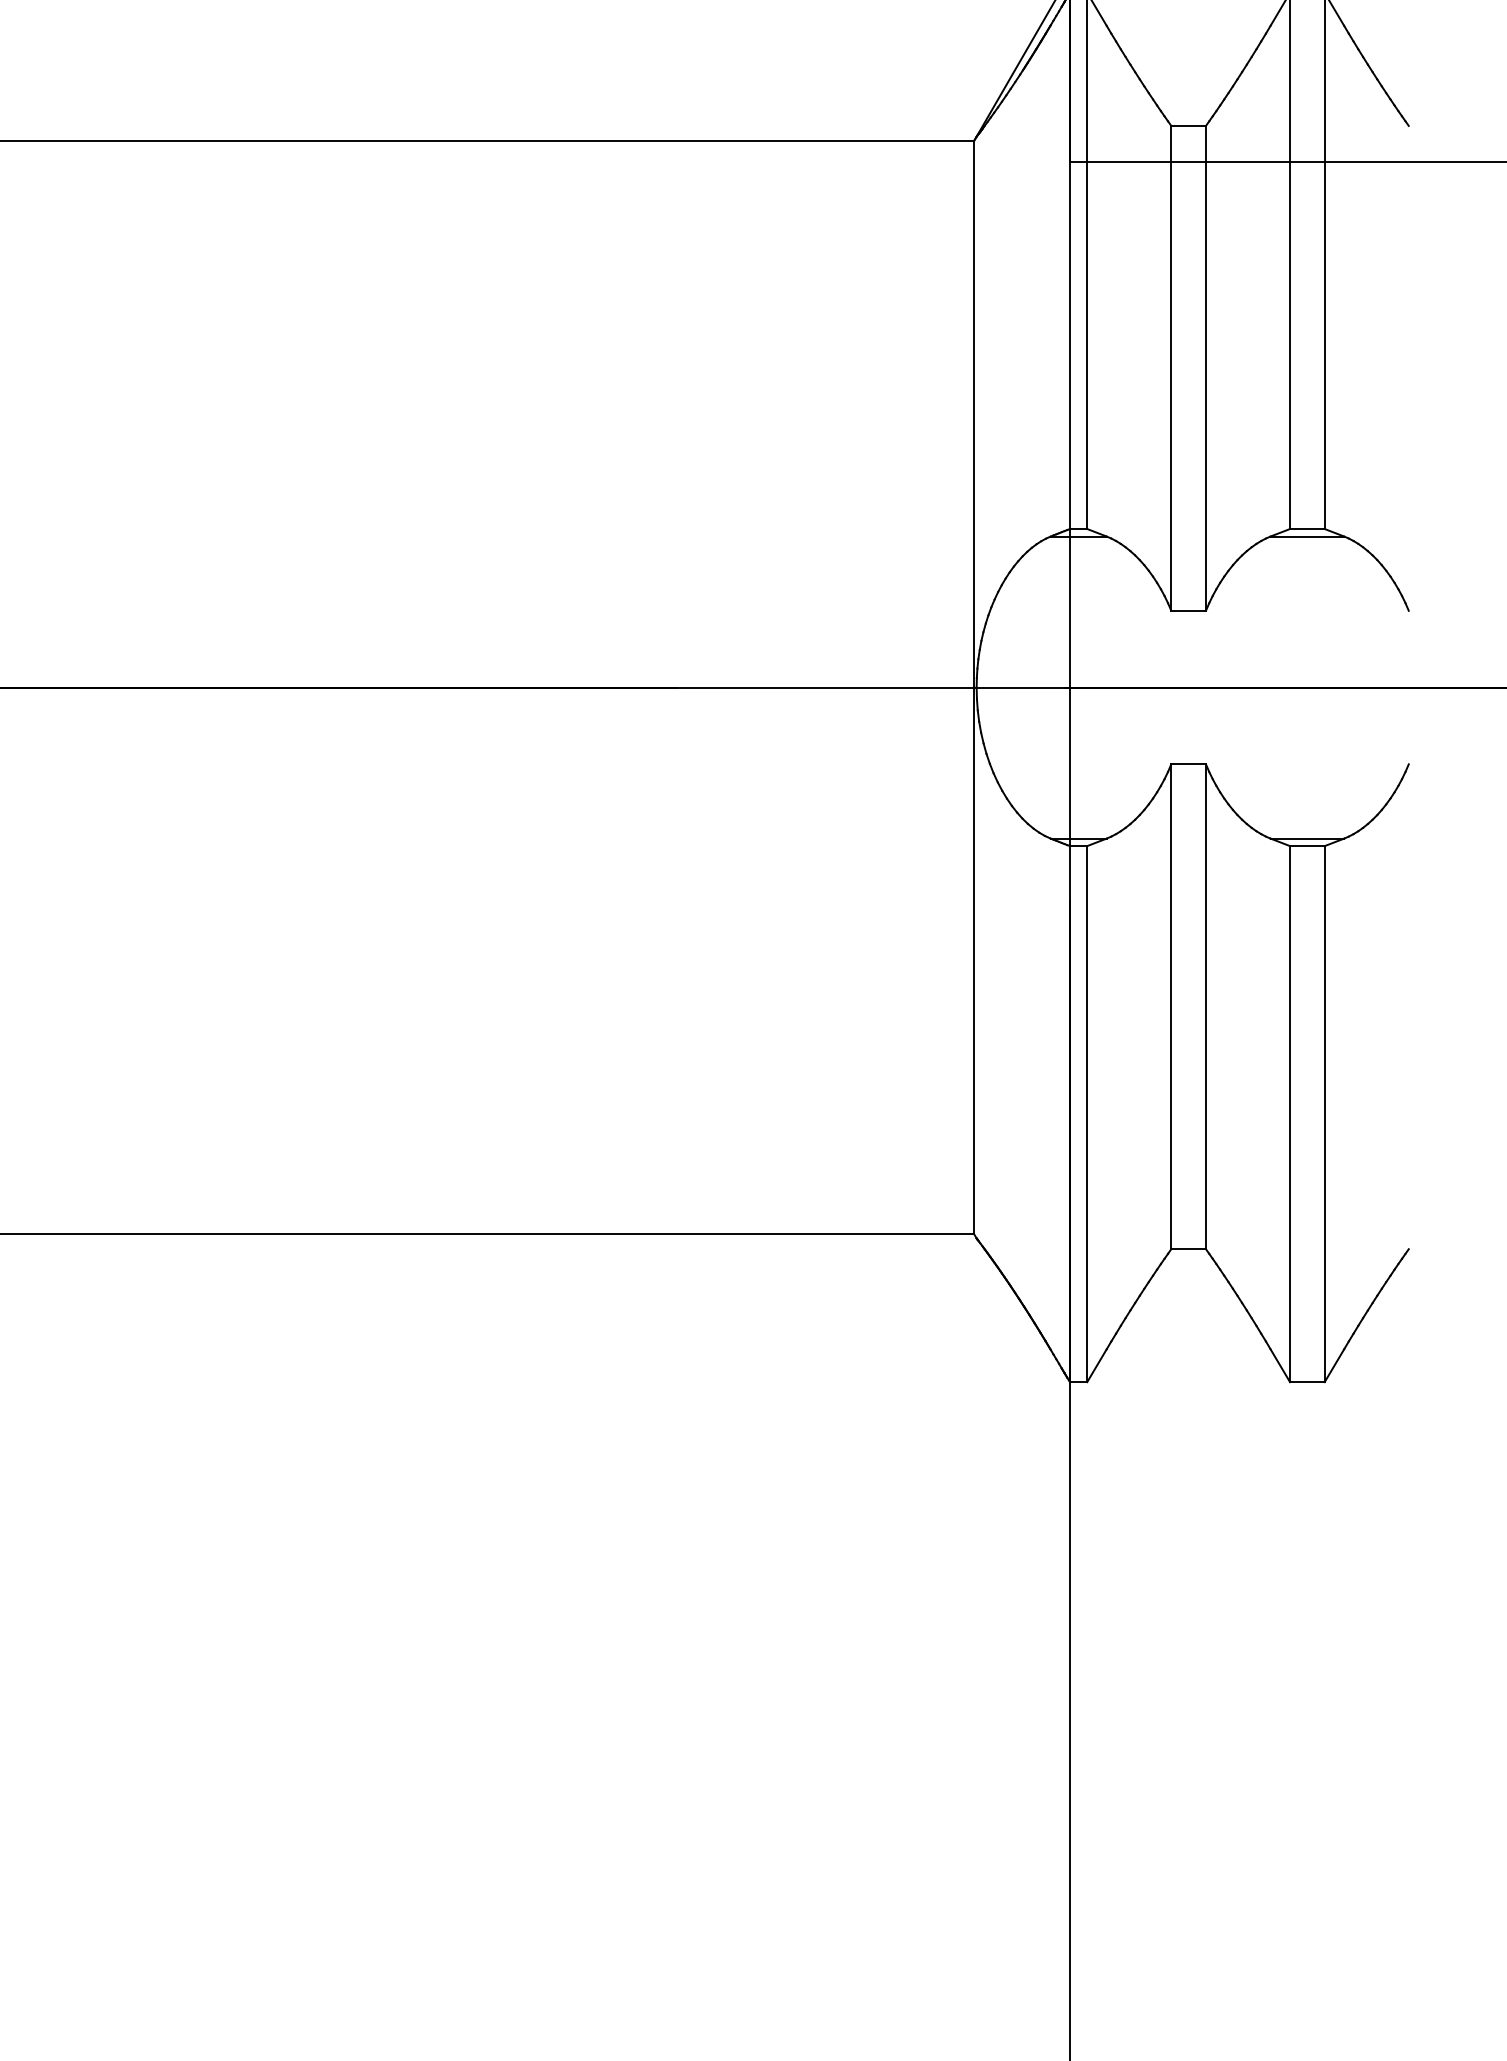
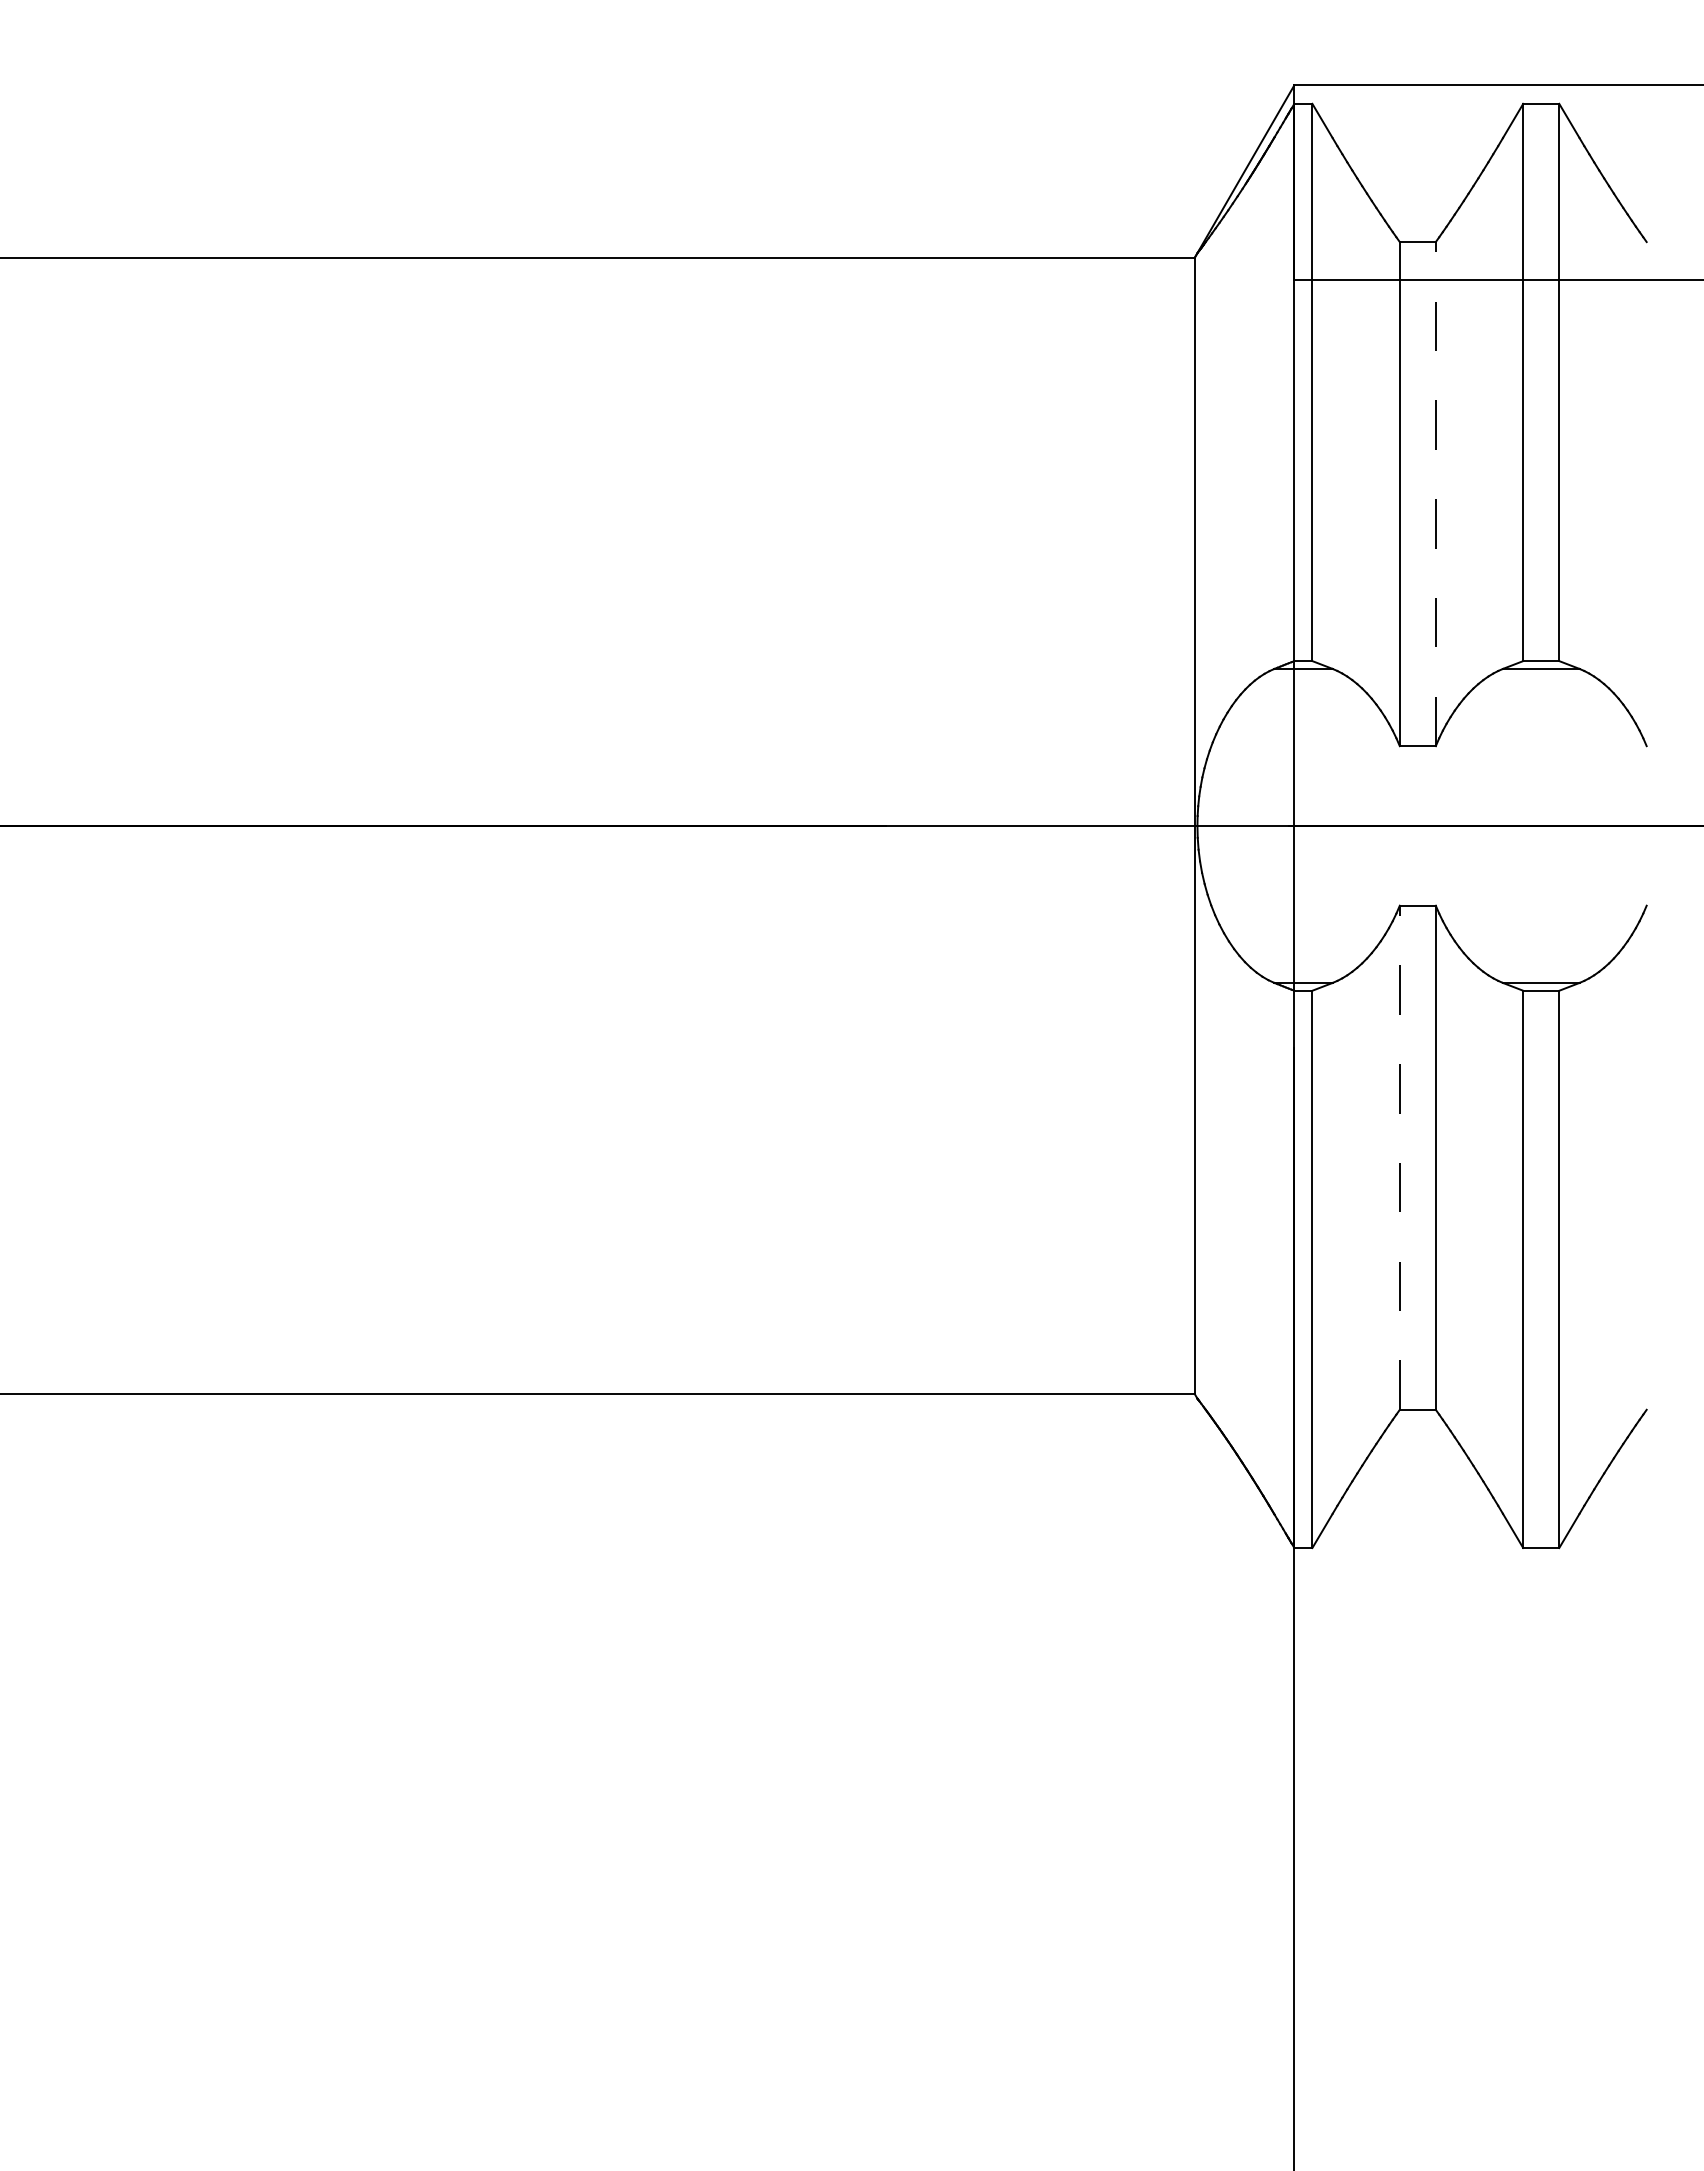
line: (1205, 367) -> (1435, 493), solid -> dashed
line: (1171, 1006) -> (1399, 1157), solid -> dashed

